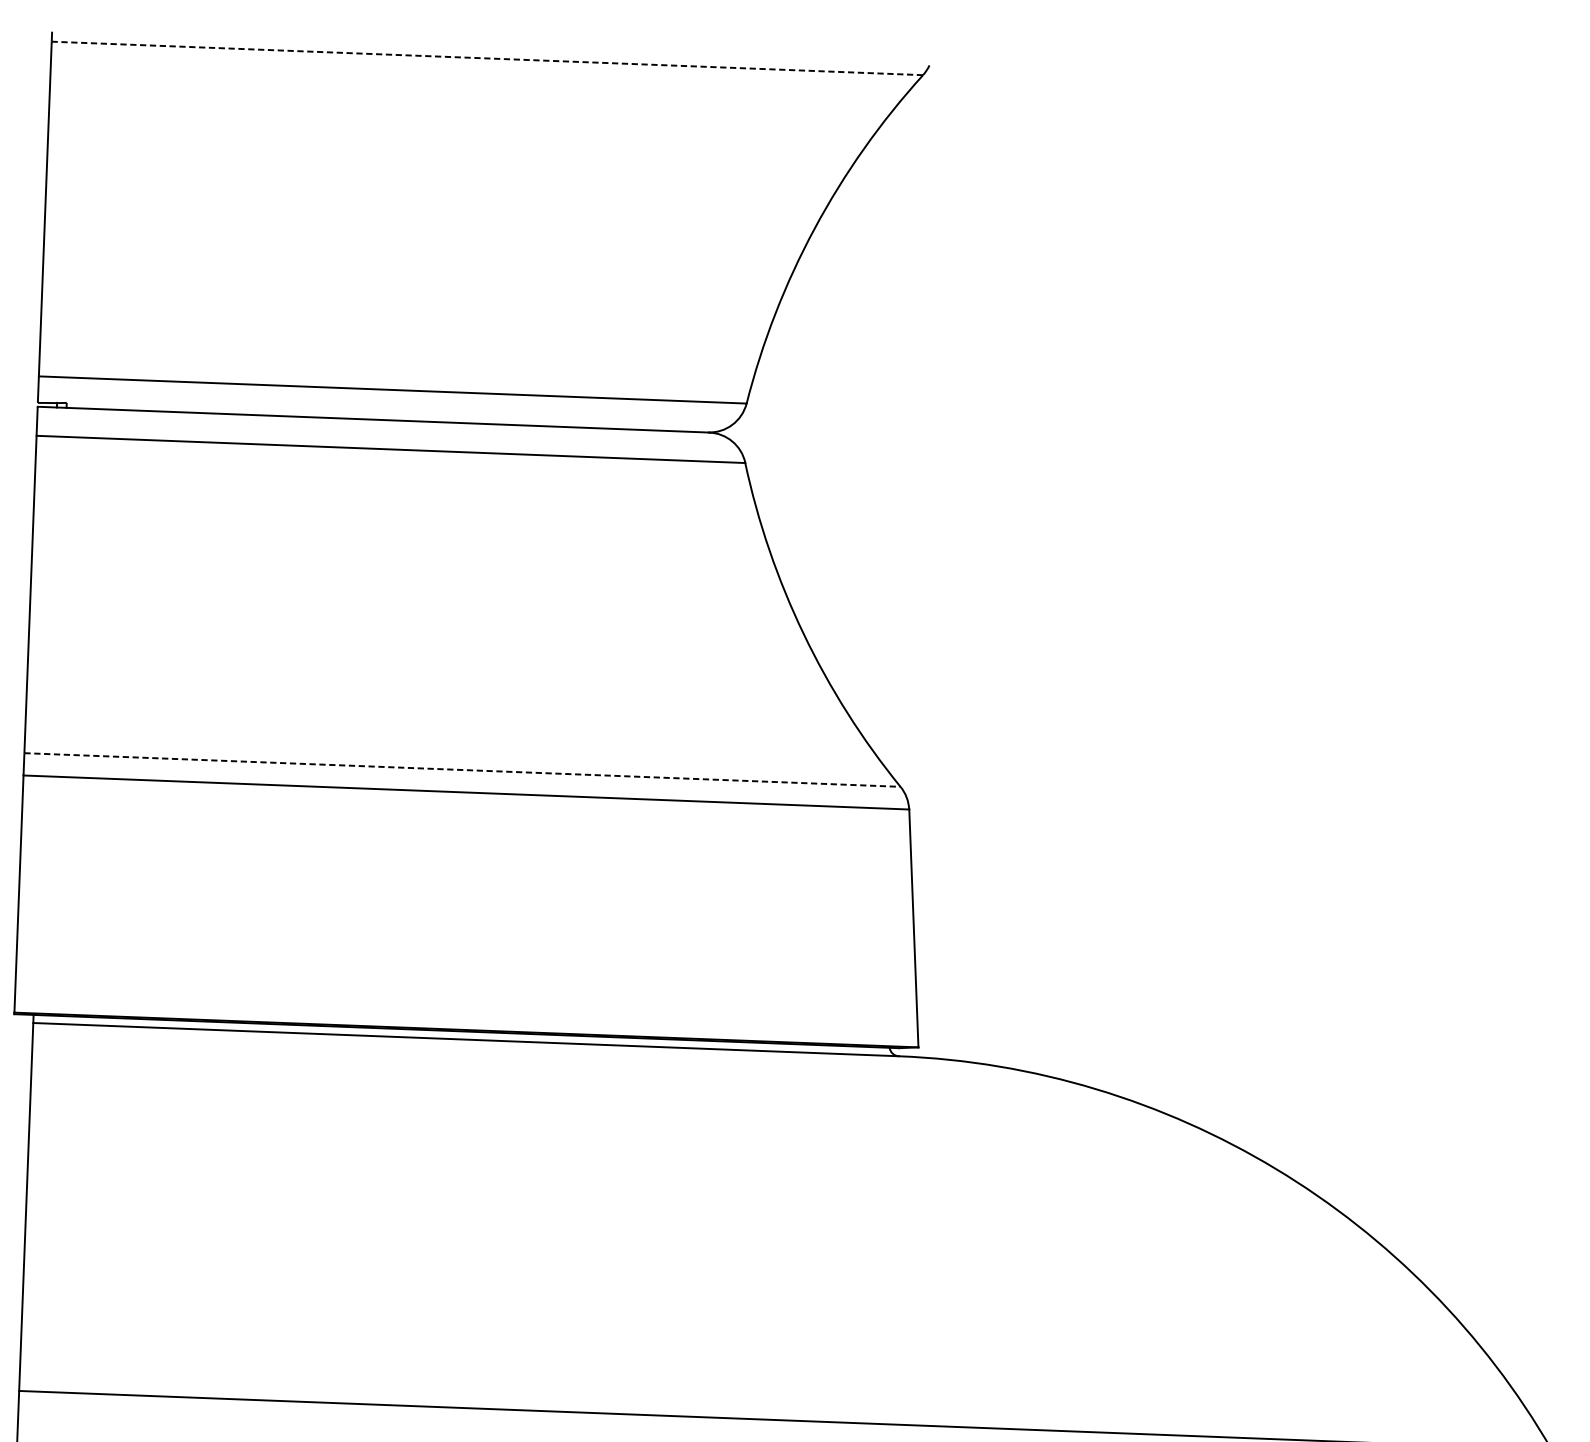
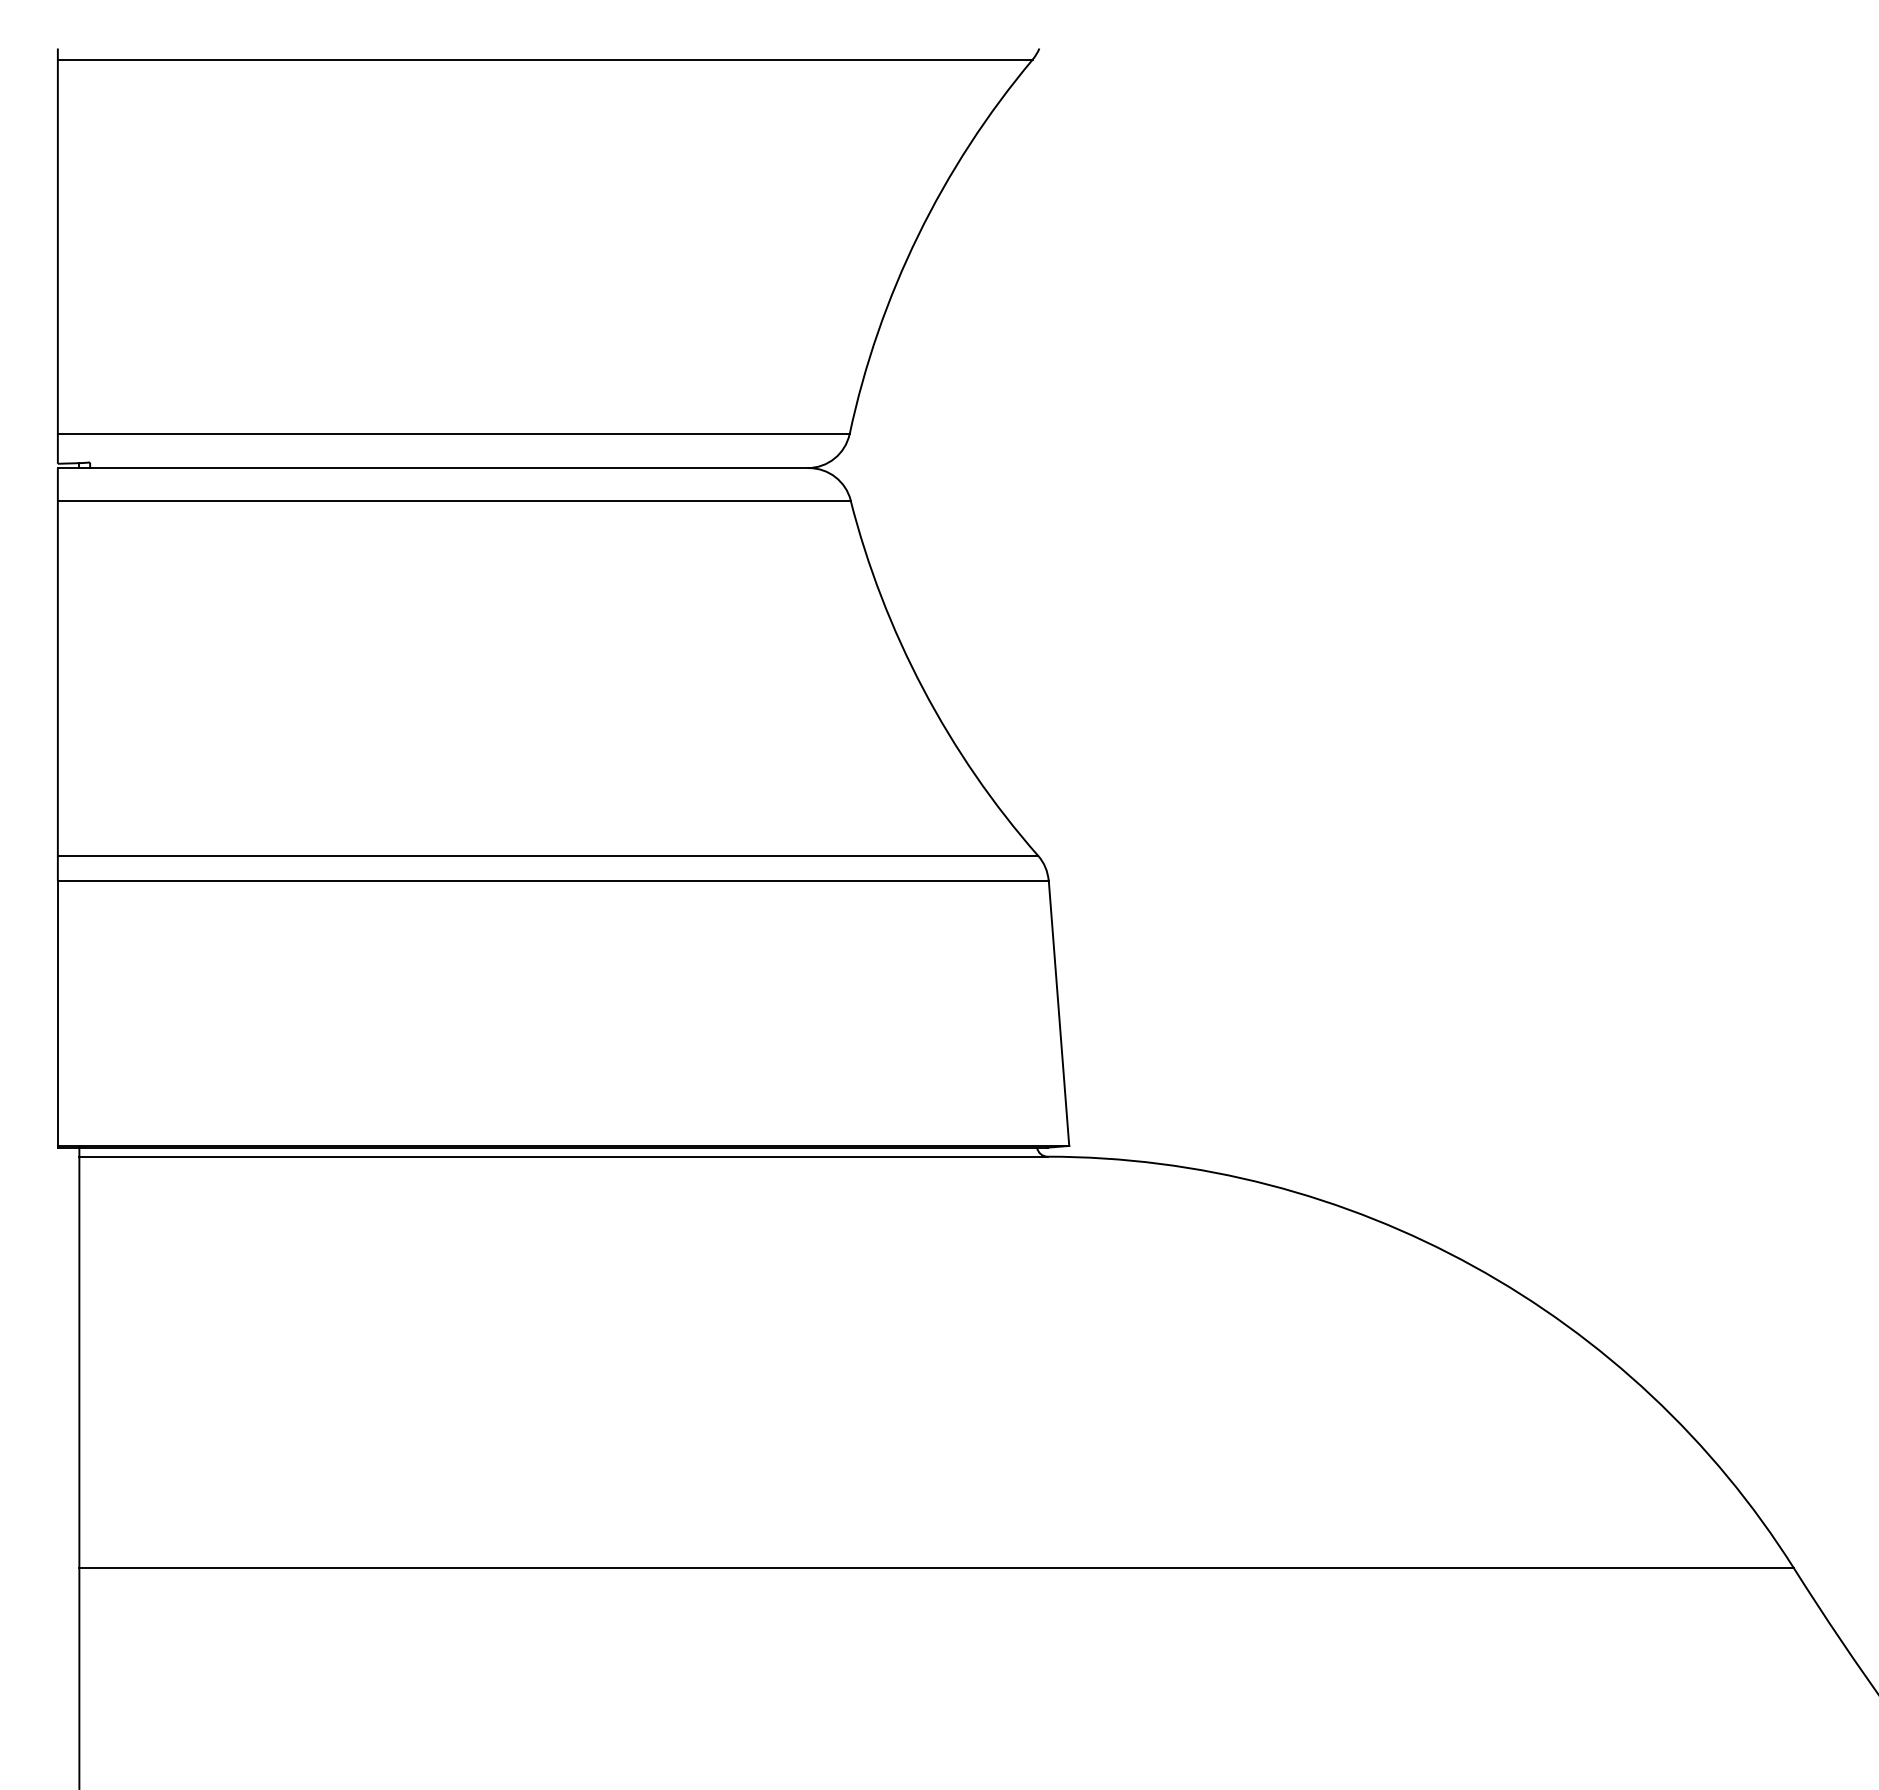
line: (486, 58) -> (544, 59), dashed -> solid
line: (462, 769) -> (548, 855), dashed -> solid

